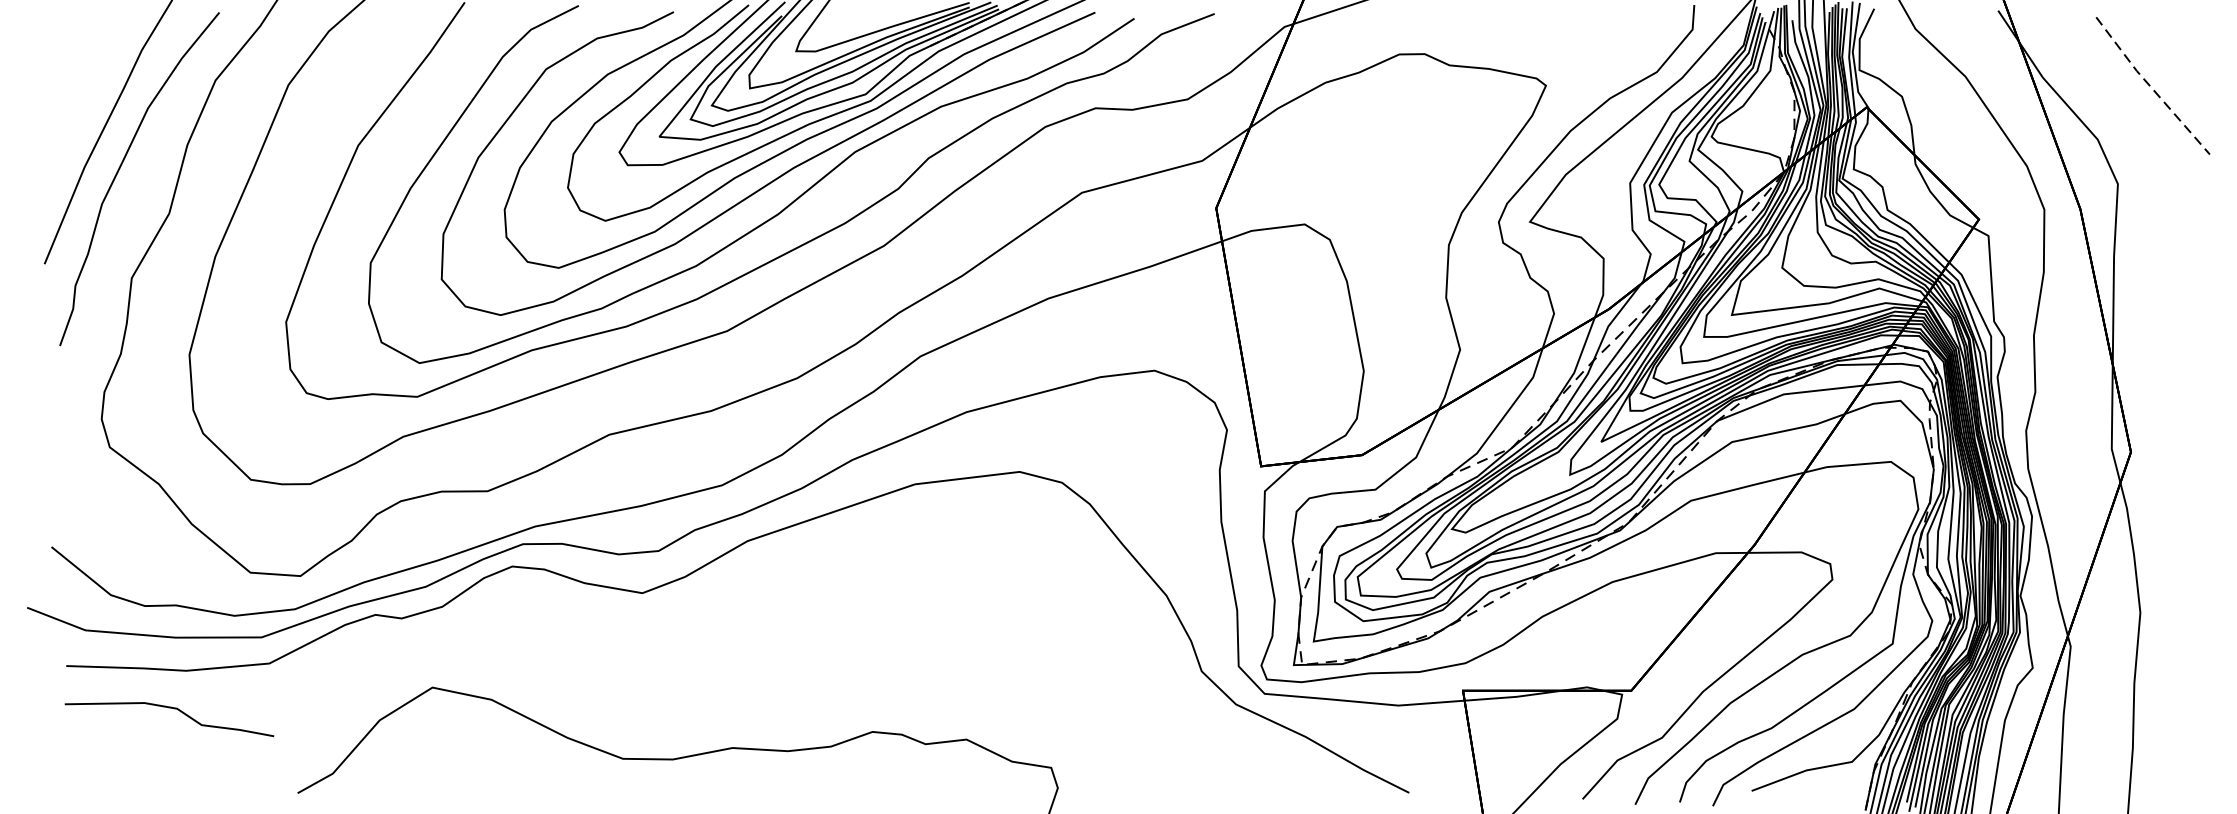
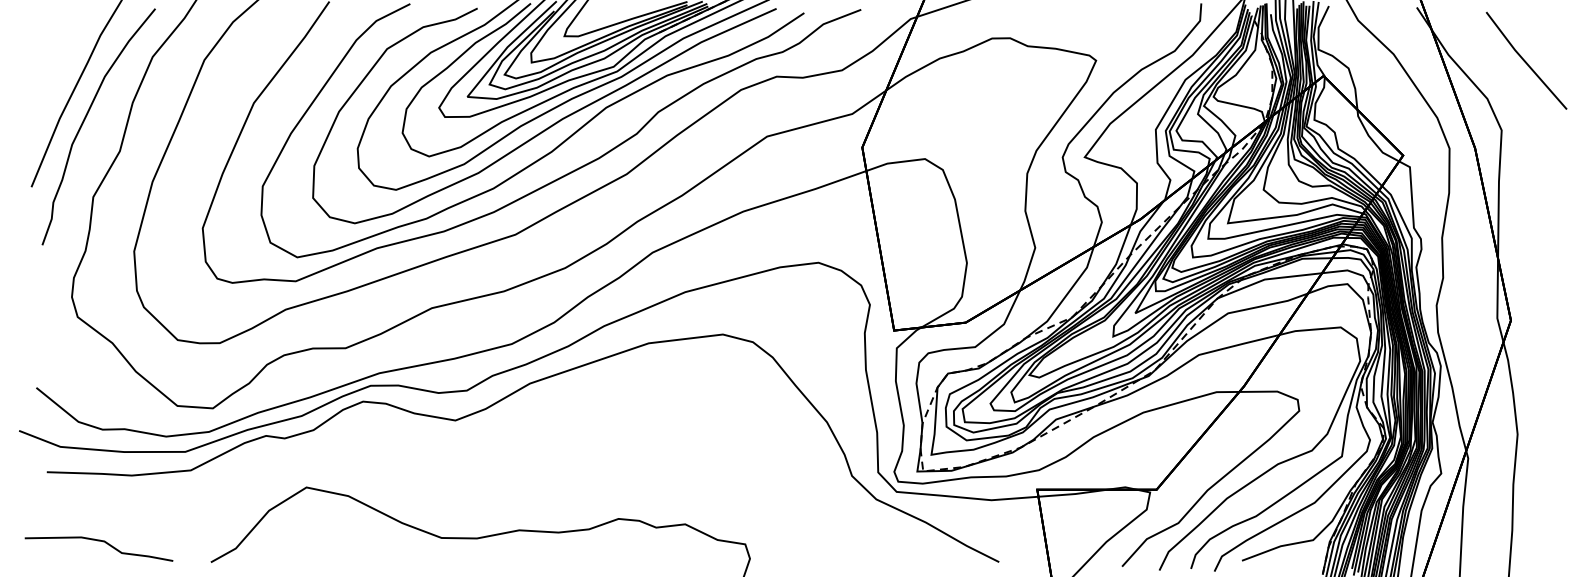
line: (2150, 86) -> (1524, 61), dashed -> solid
curve: (168, 708) -> (98, 541), moved

